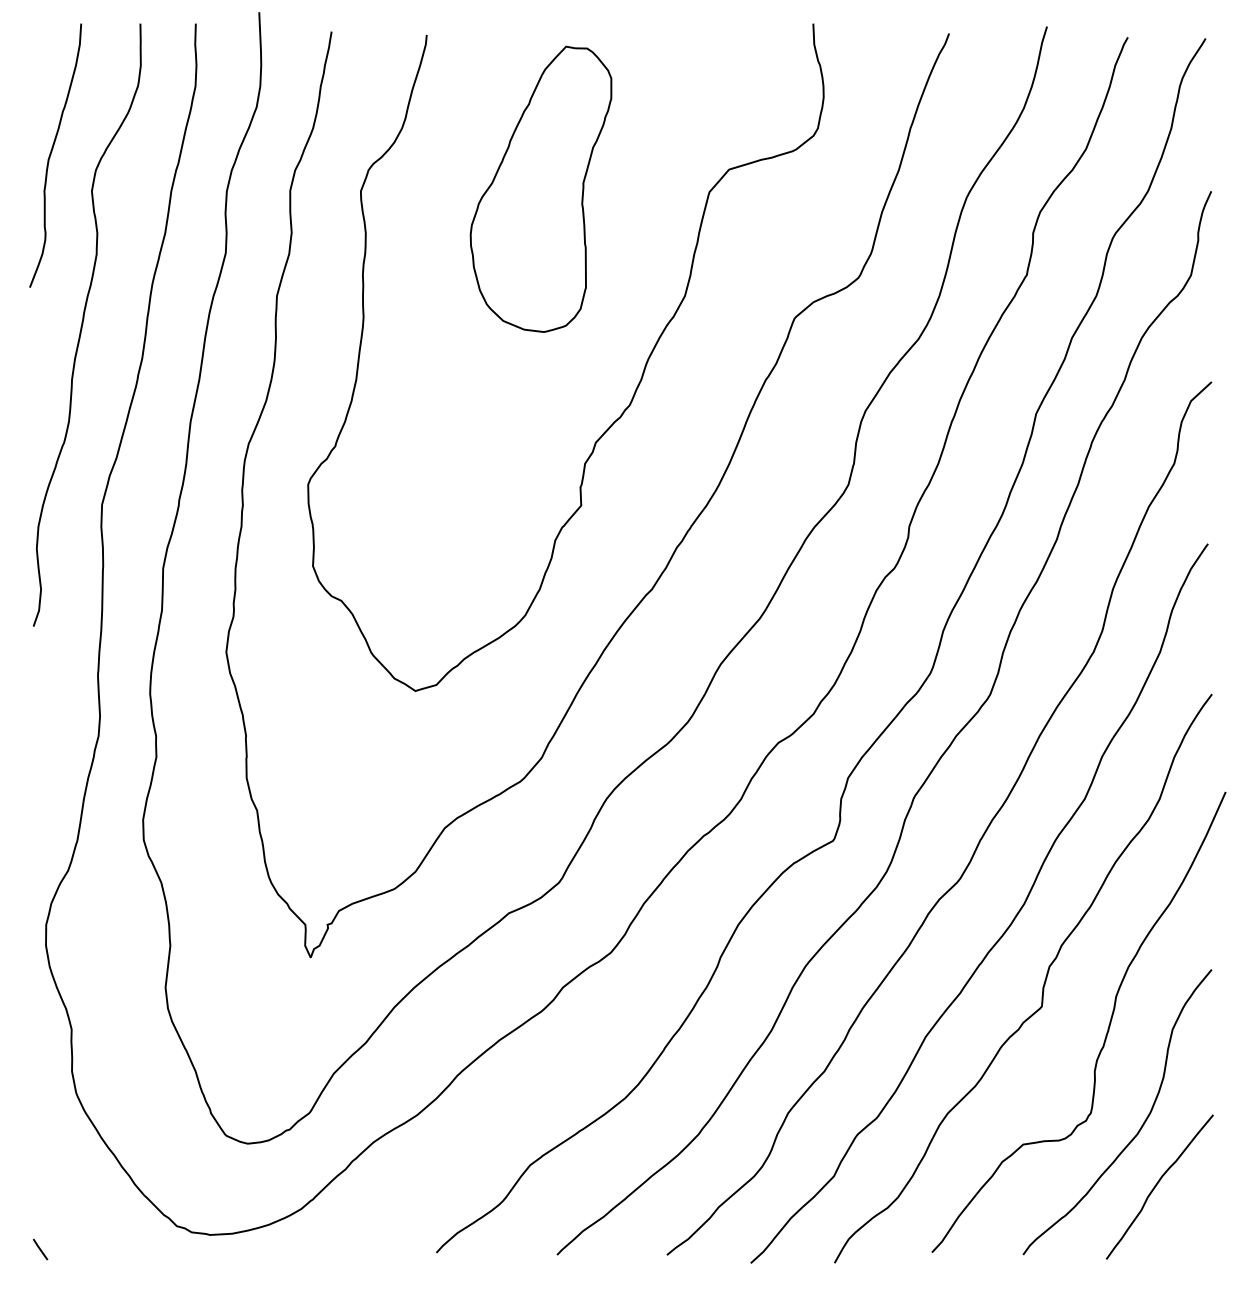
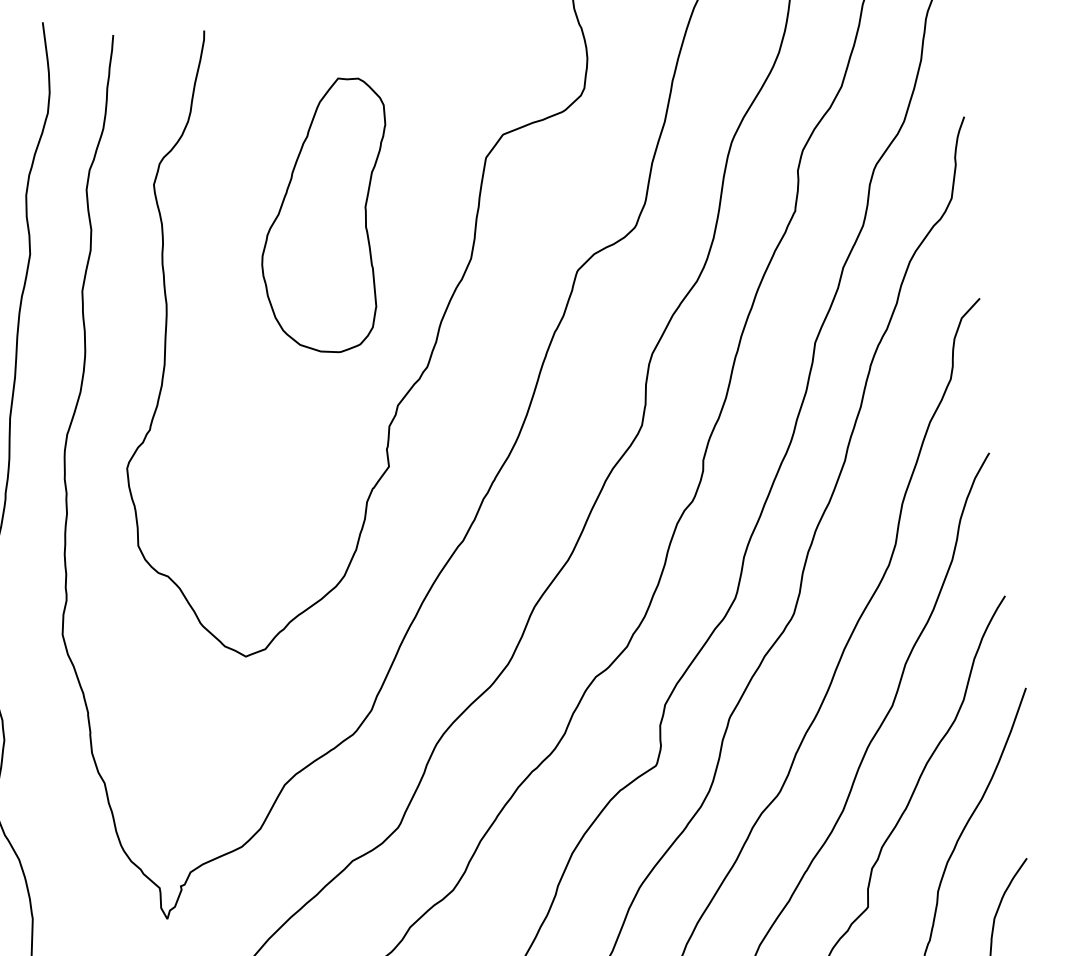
part: (540, 188) -> (325, 215), moved

